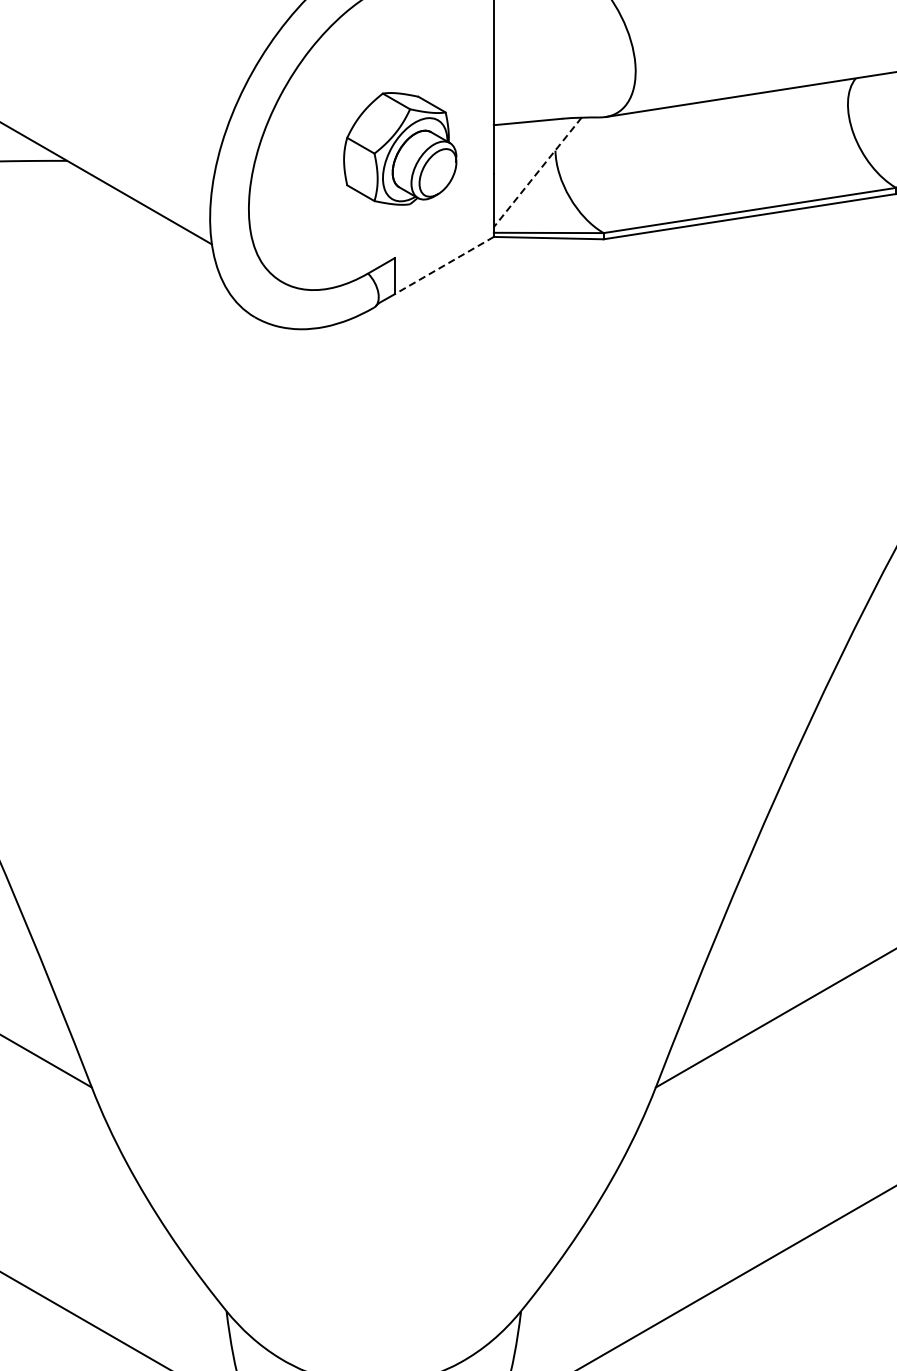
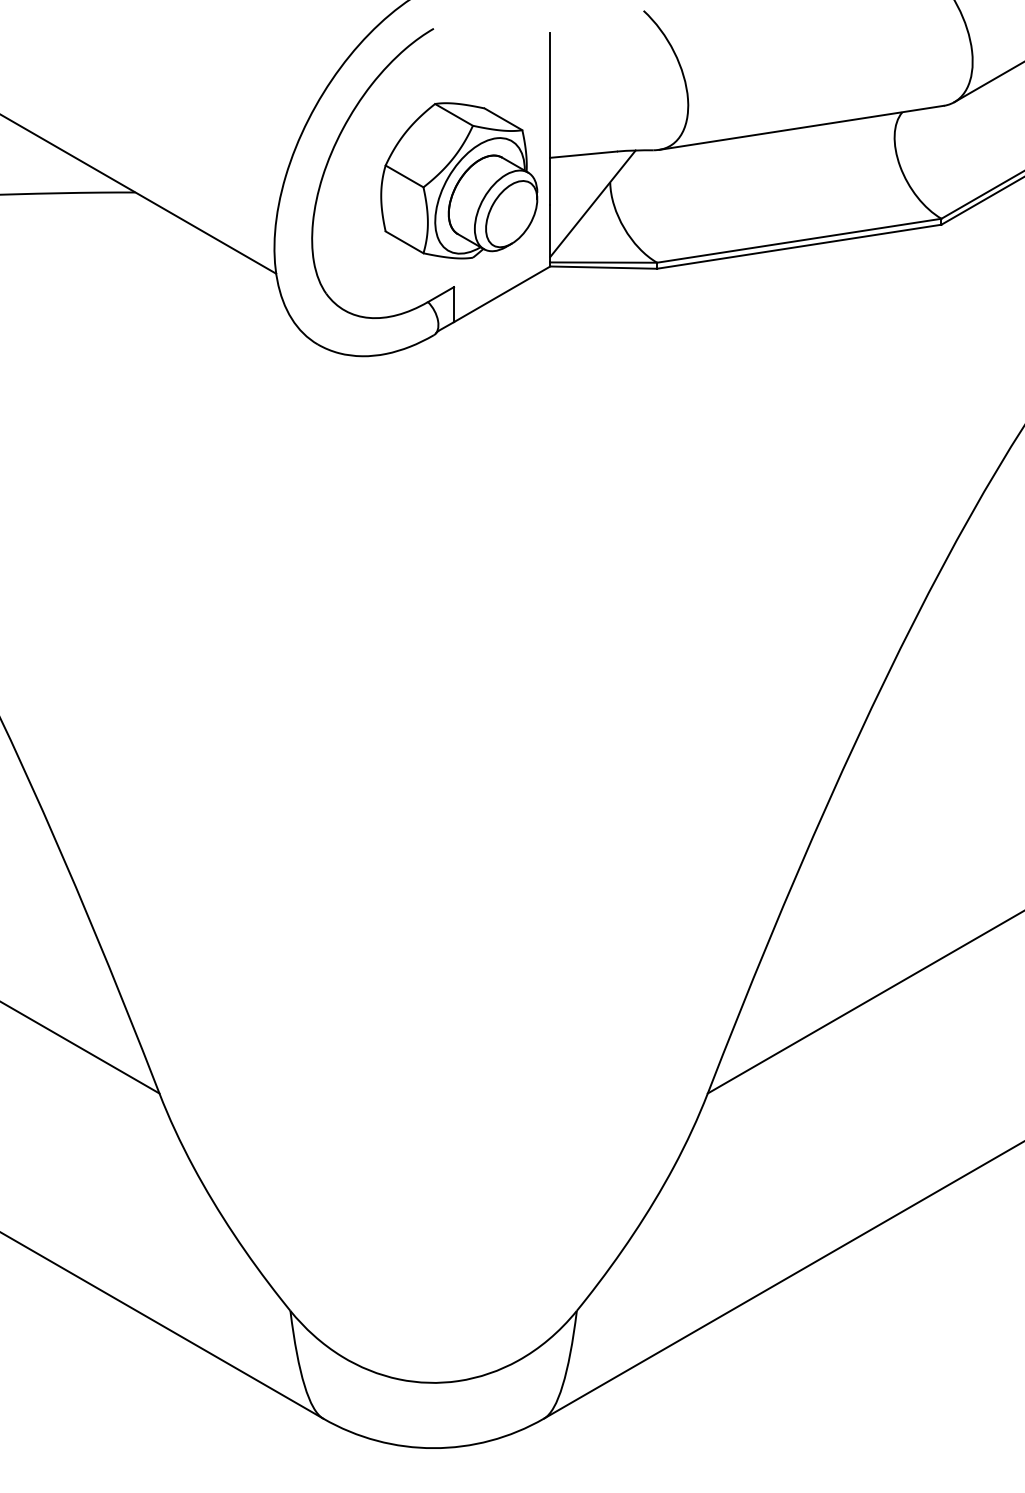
part: (400, 148) -> (459, 180), size x1.43
line: (537, 173) -> (592, 204), dashed -> solid
line: (444, 265) -> (502, 294), dashed -> solid

